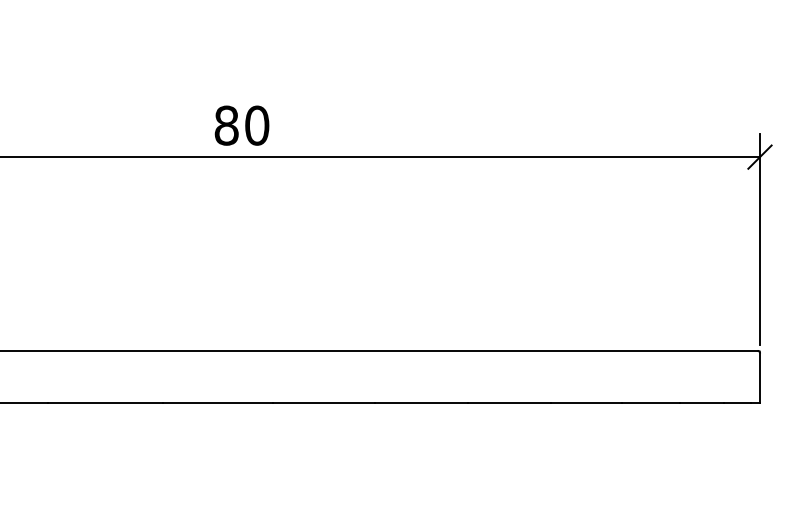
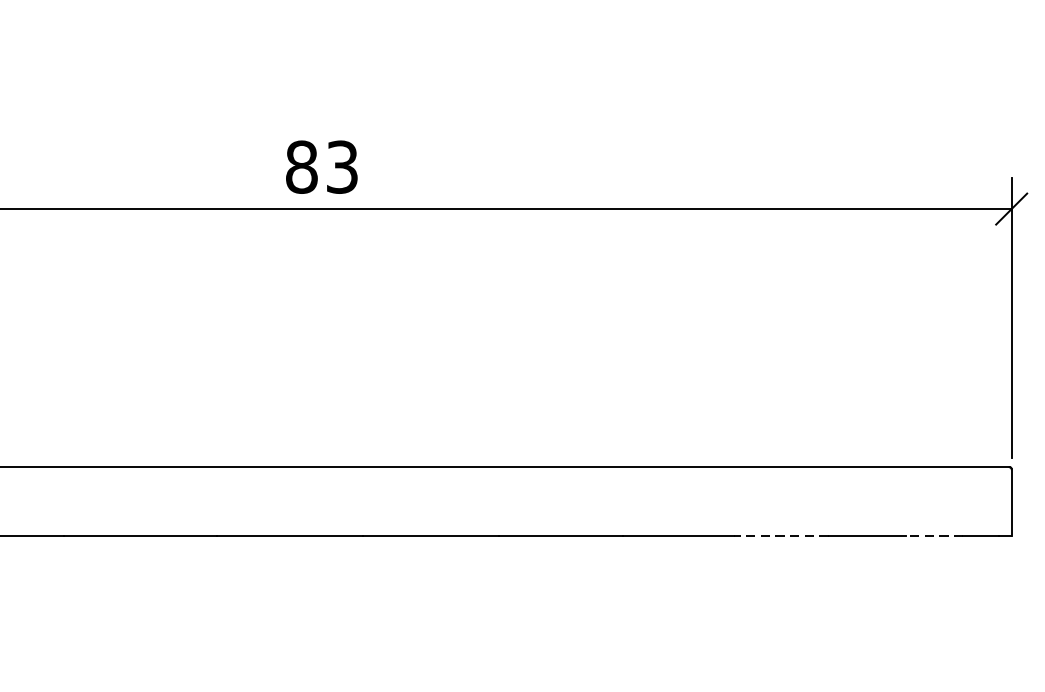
text: (257, 125) -> (342, 166), 80 -> 83
line: (586, 402) -> (780, 535), solid -> dashed
line: (701, 402) -> (933, 535), solid -> dashed

